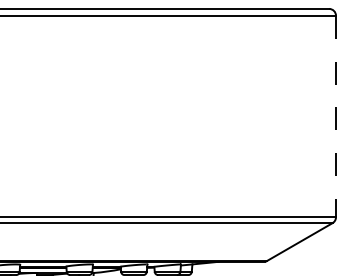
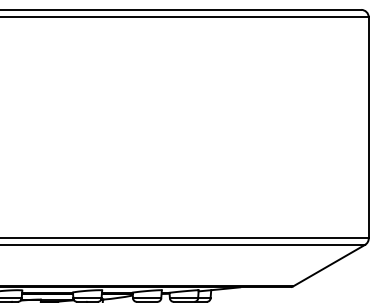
line: (336, 116) -> (369, 127), dashed -> solid

